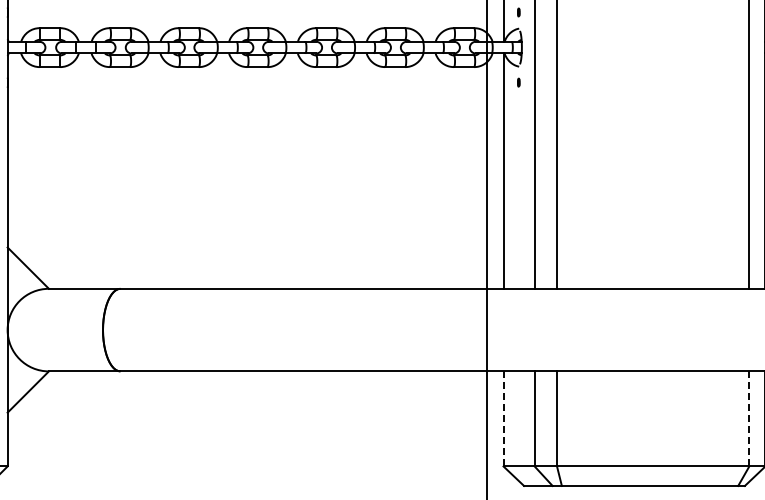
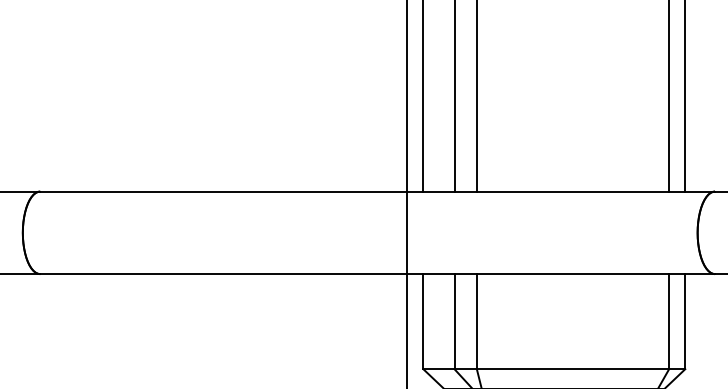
line: (503, 418) -> (423, 321), dashed -> solid
line: (749, 418) -> (669, 321), dashed -> solid

